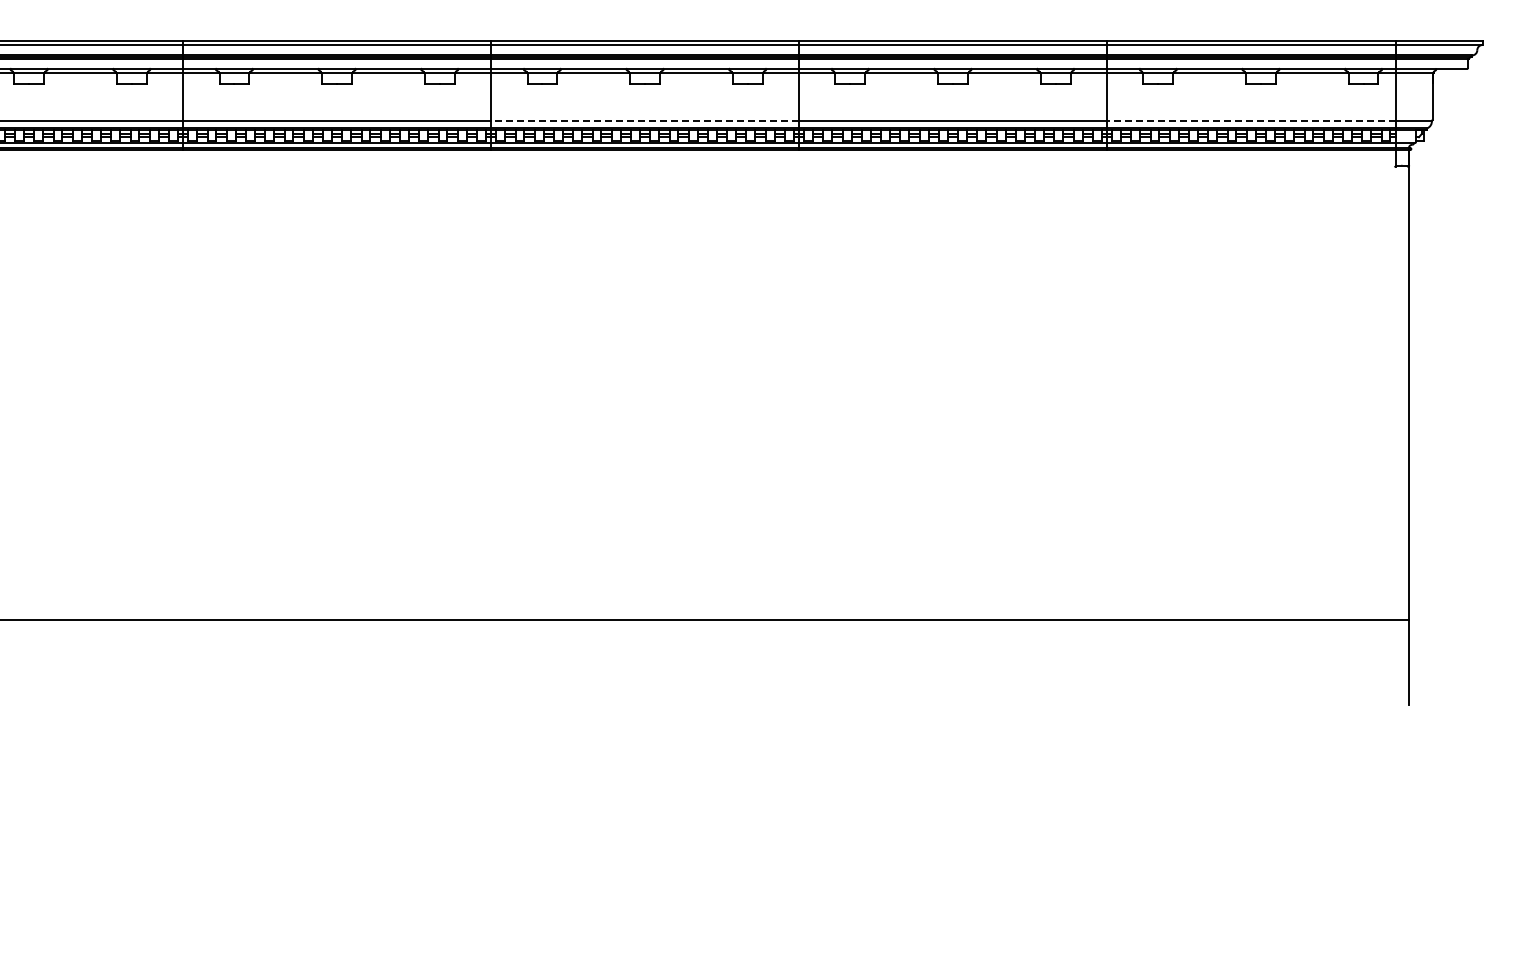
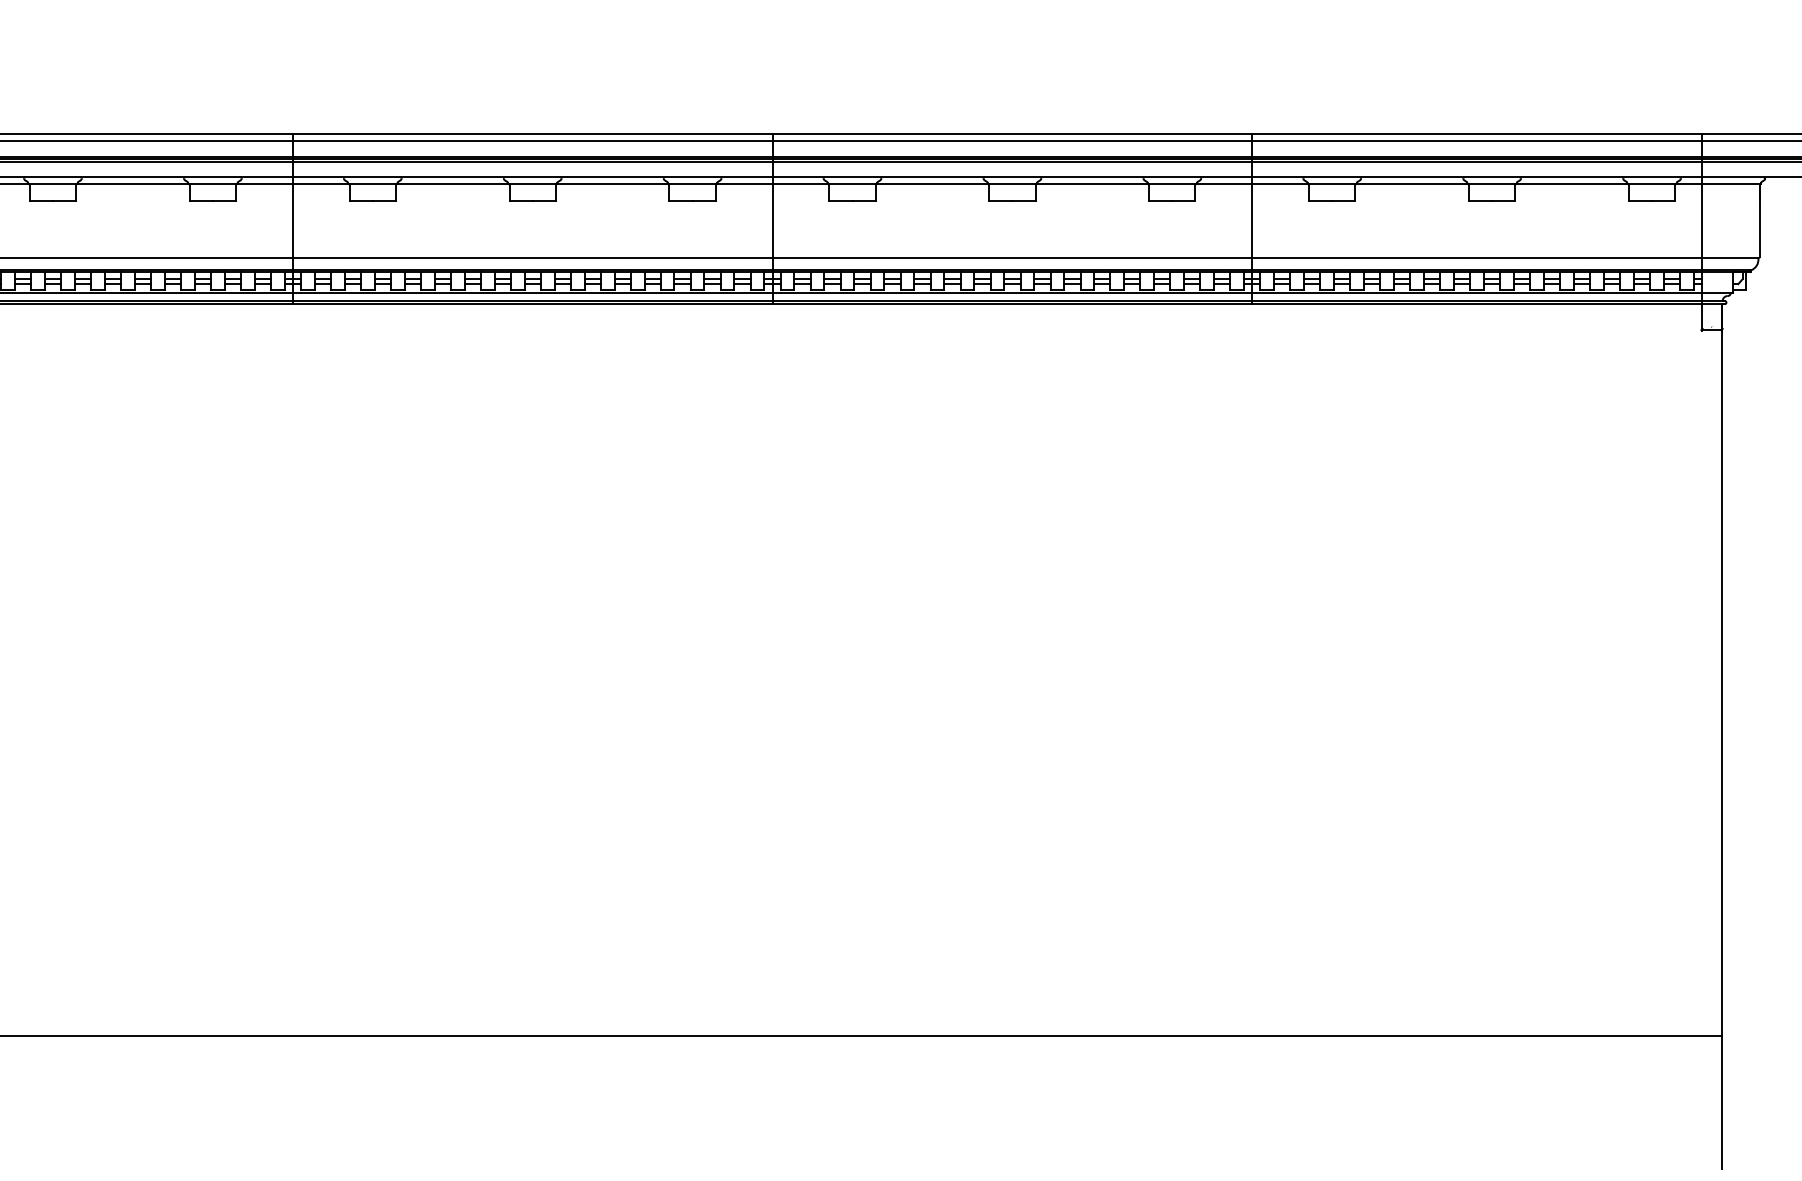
line: (645, 120) -> (533, 258), dashed -> solid
line: (1250, 120) -> (1475, 258), dashed -> solid

